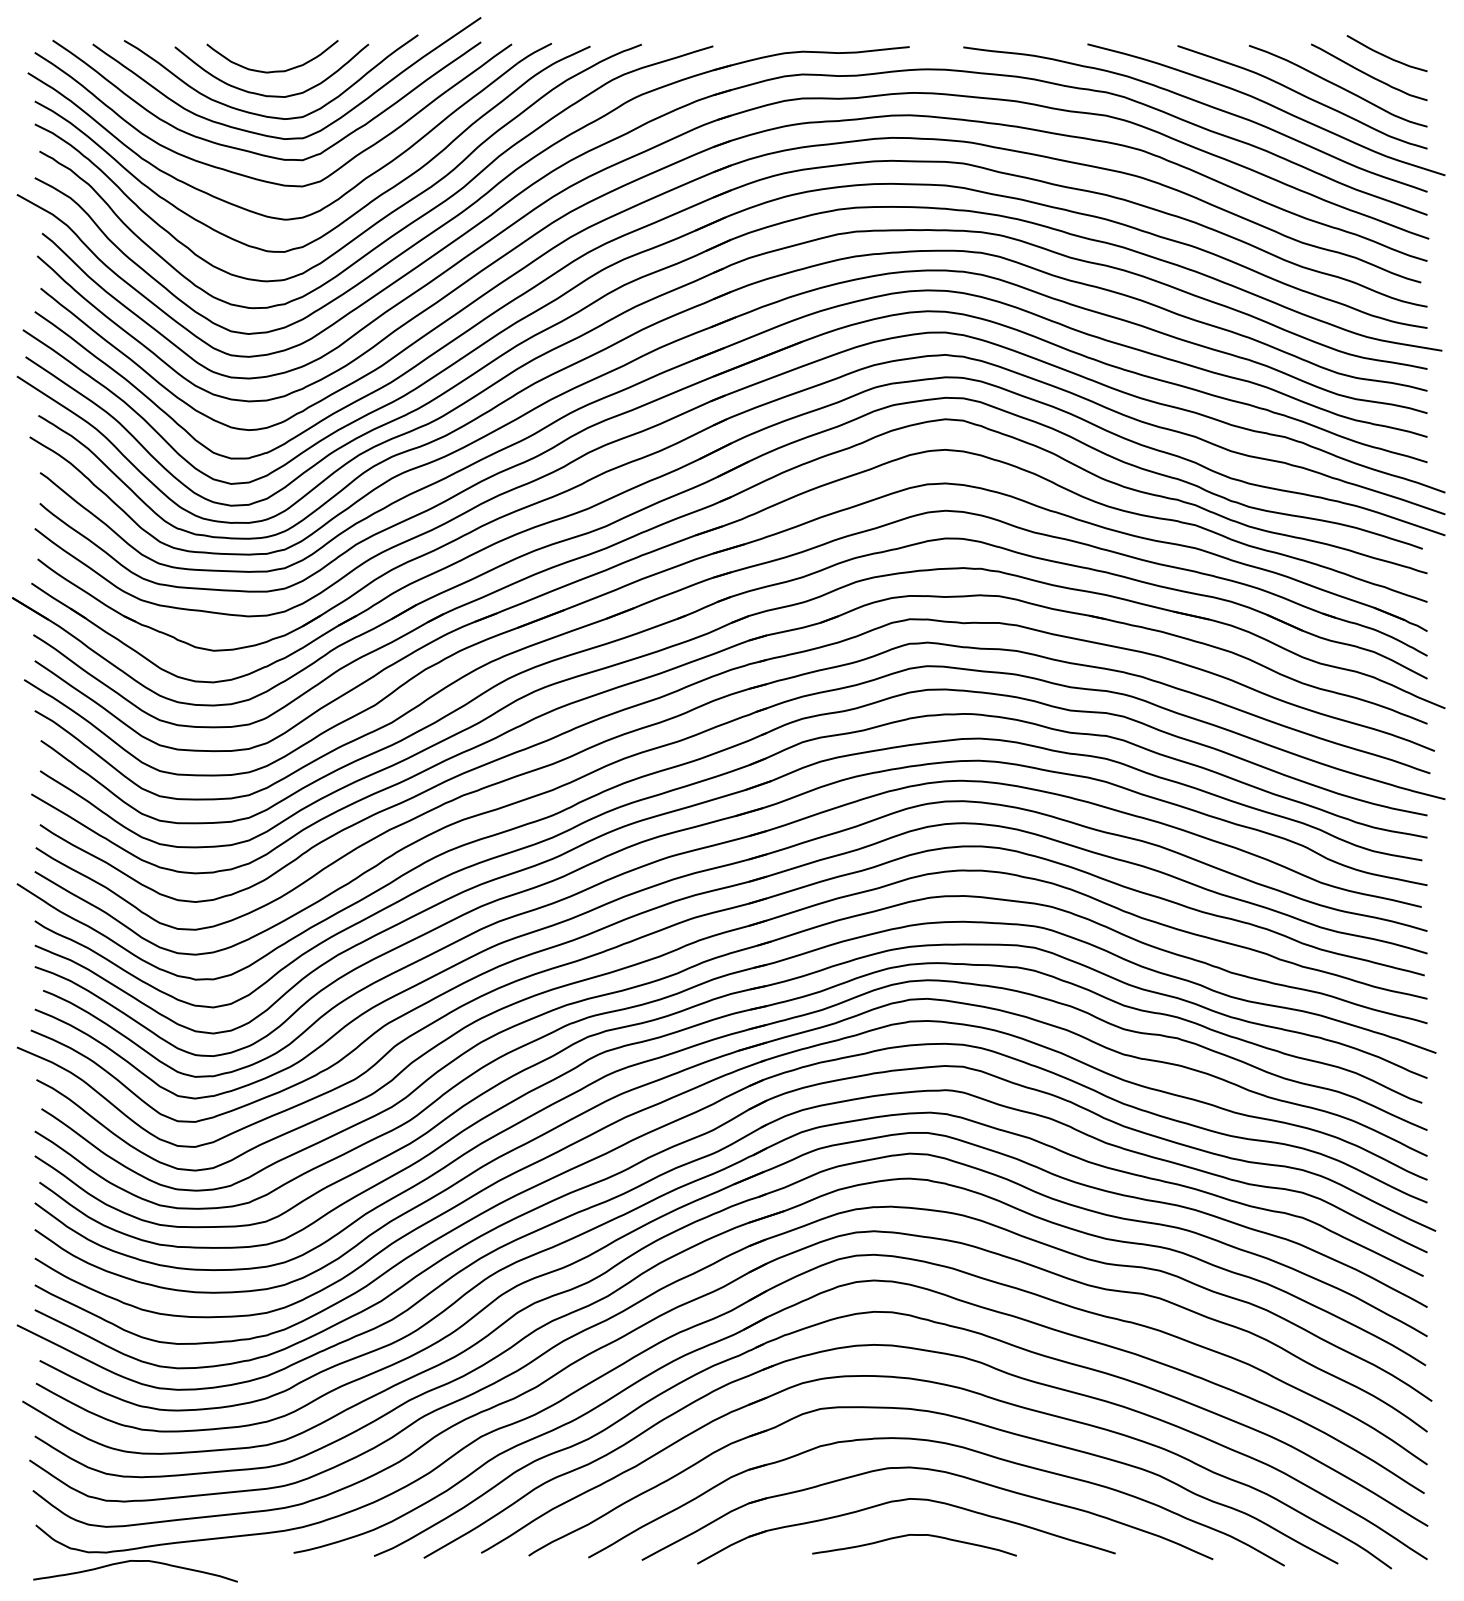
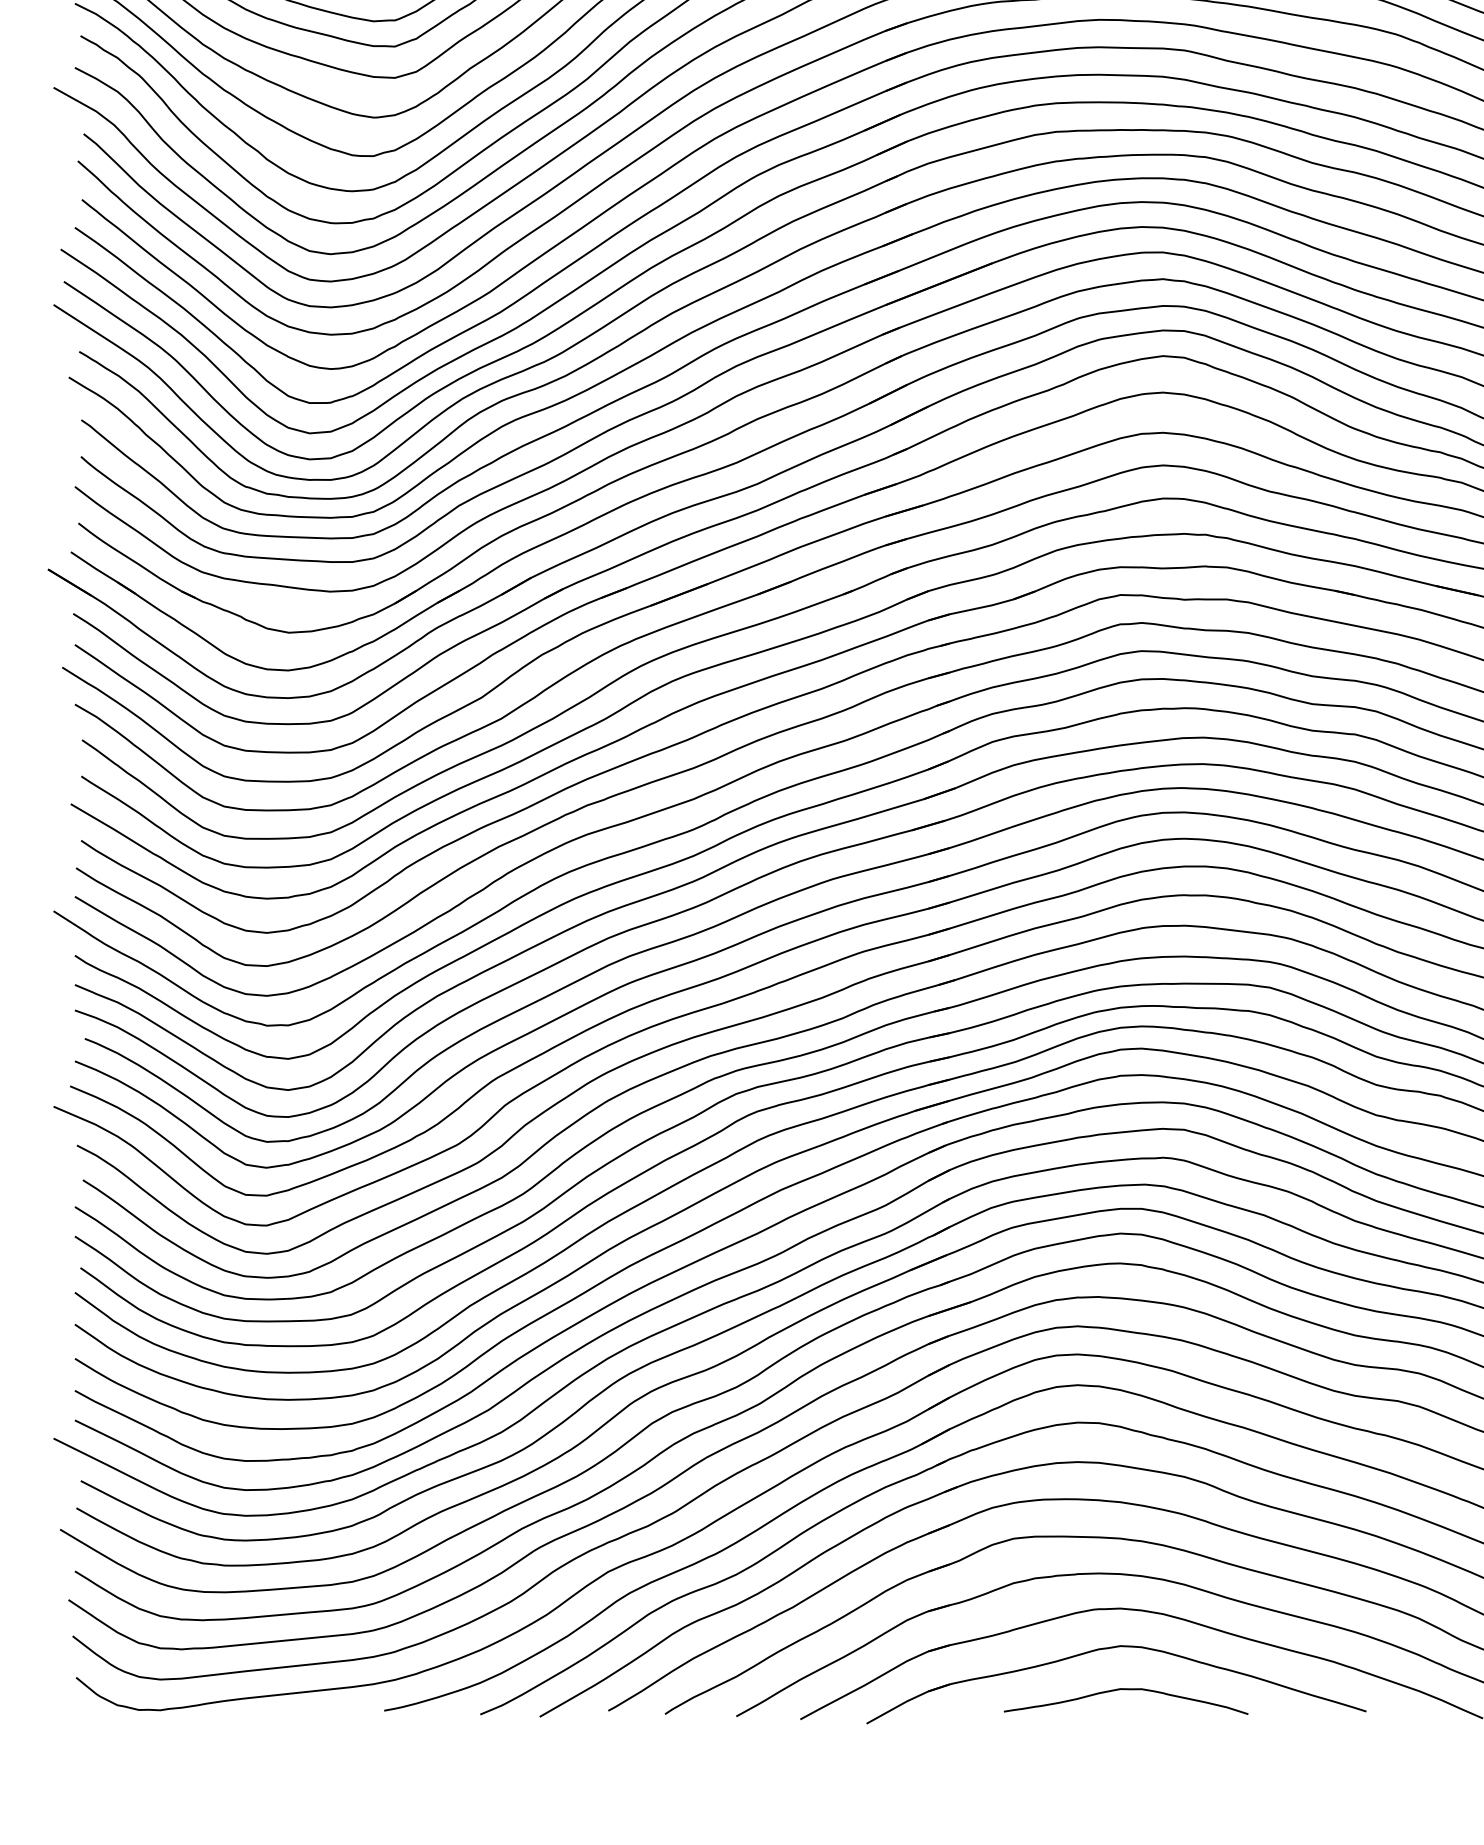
curve: (135, 1561) -> (195, 1720), removed

